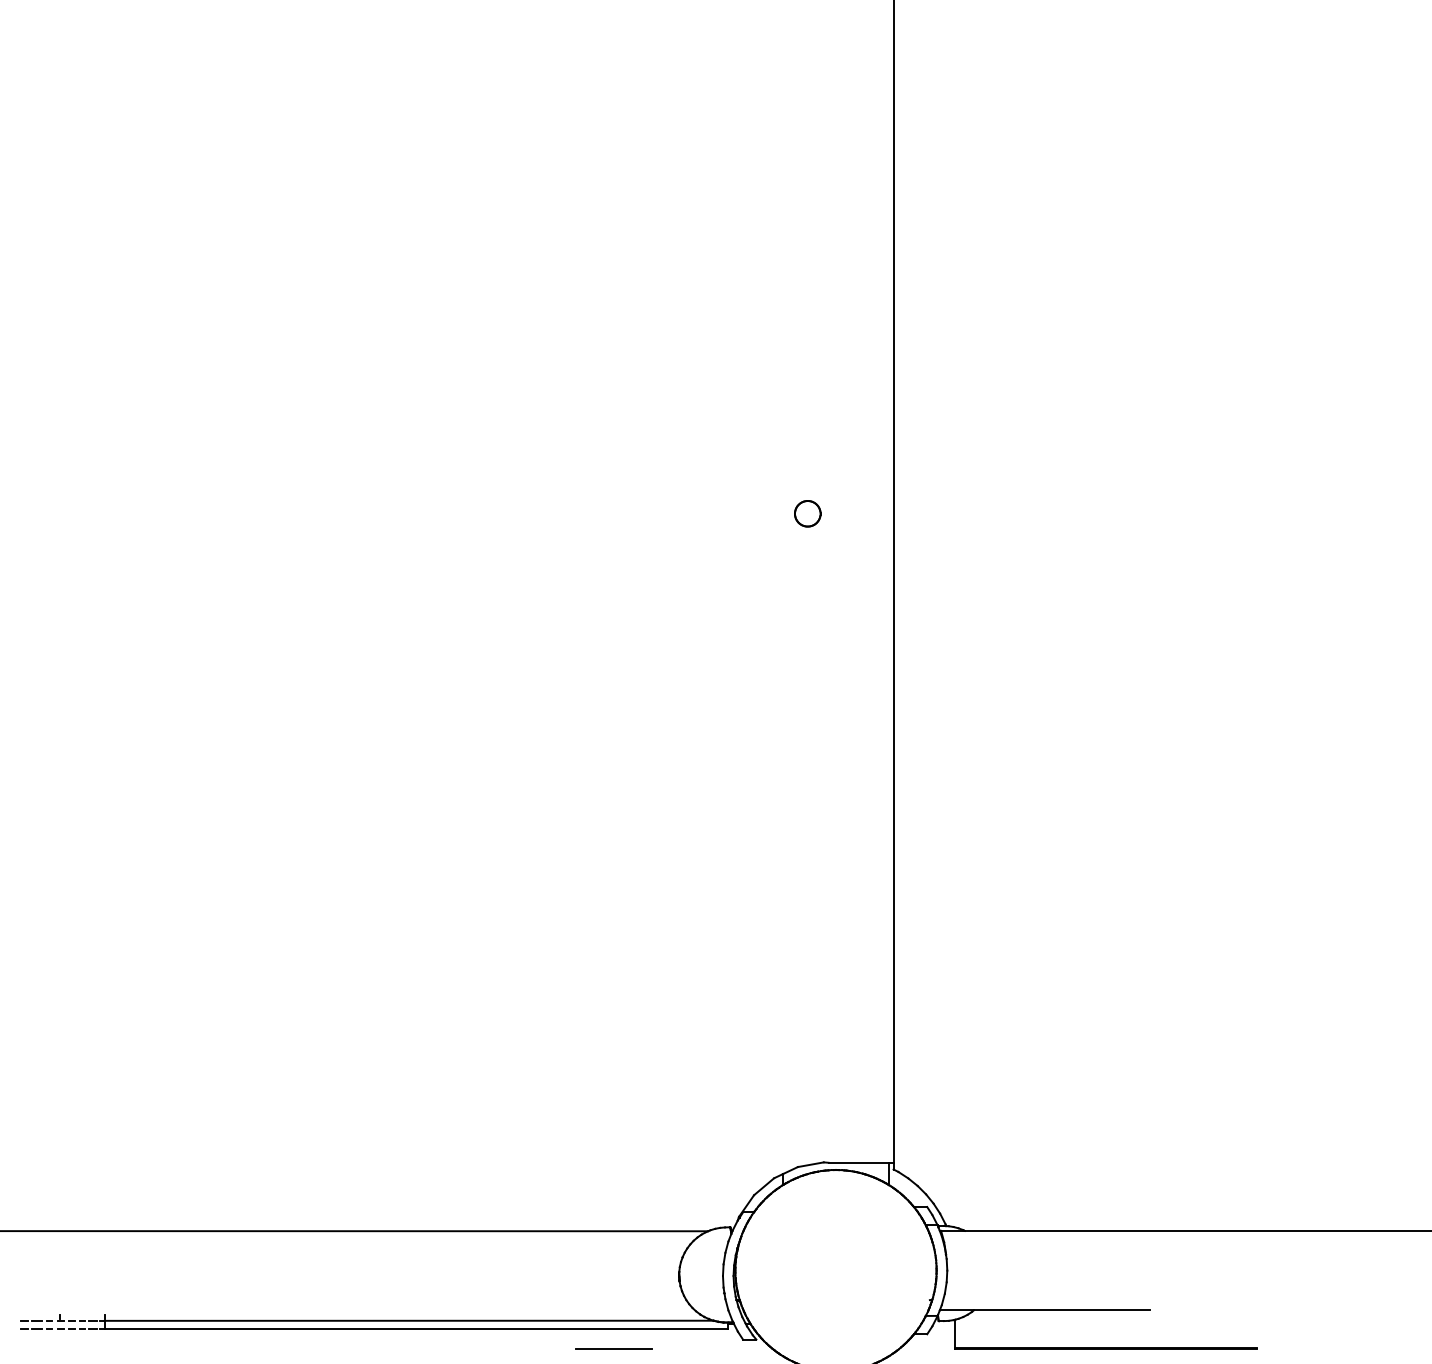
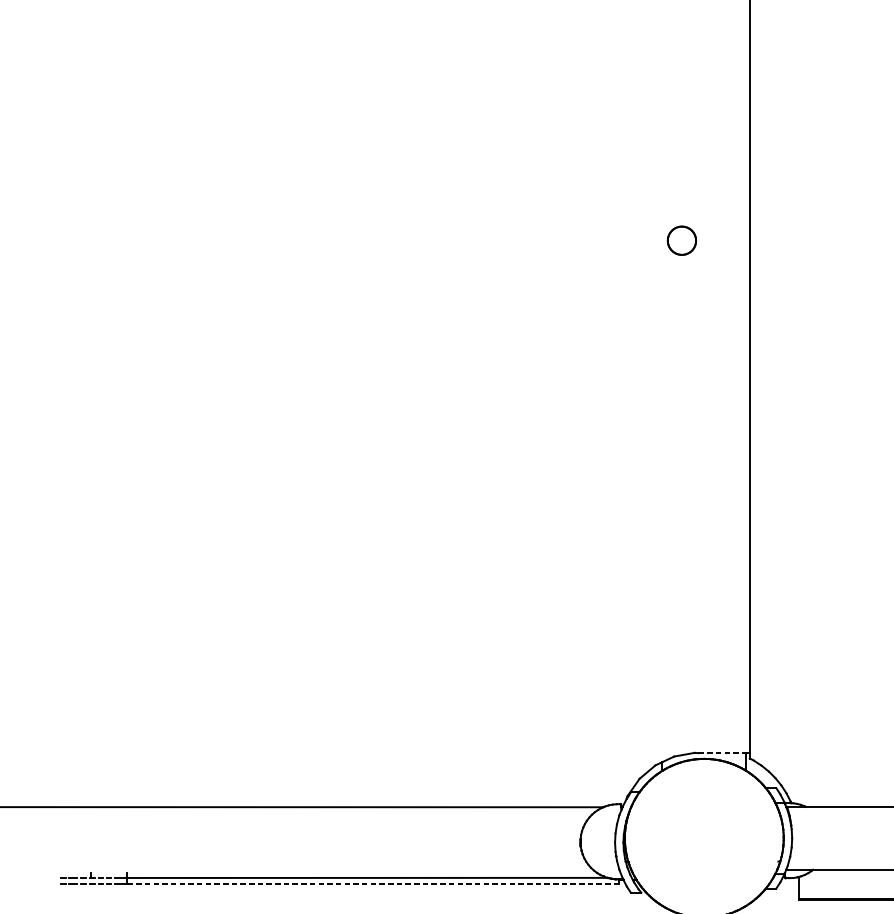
part: (807, 513) -> (681, 240), size x1.4
line: (859, 1162) -> (722, 752), solid -> dashed
line: (416, 1328) -> (373, 884), solid -> dashed
line: (614, 1349) -> (529, 900), removed

